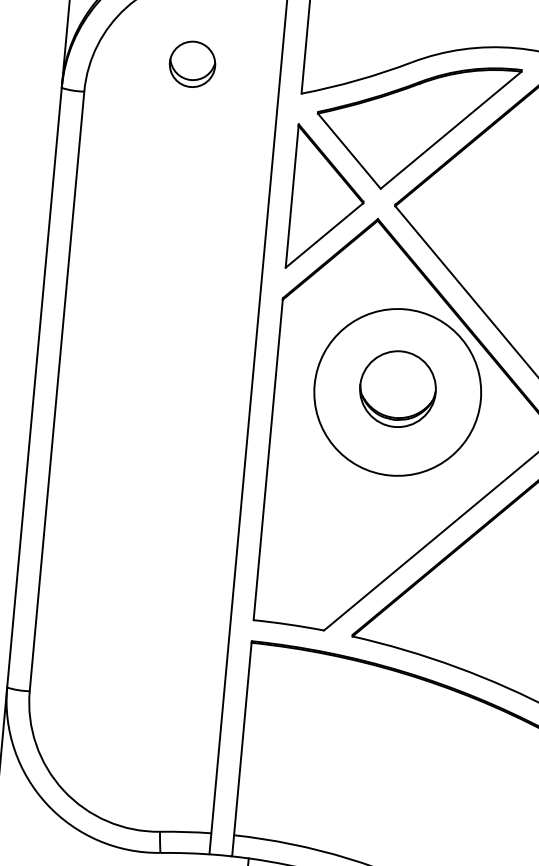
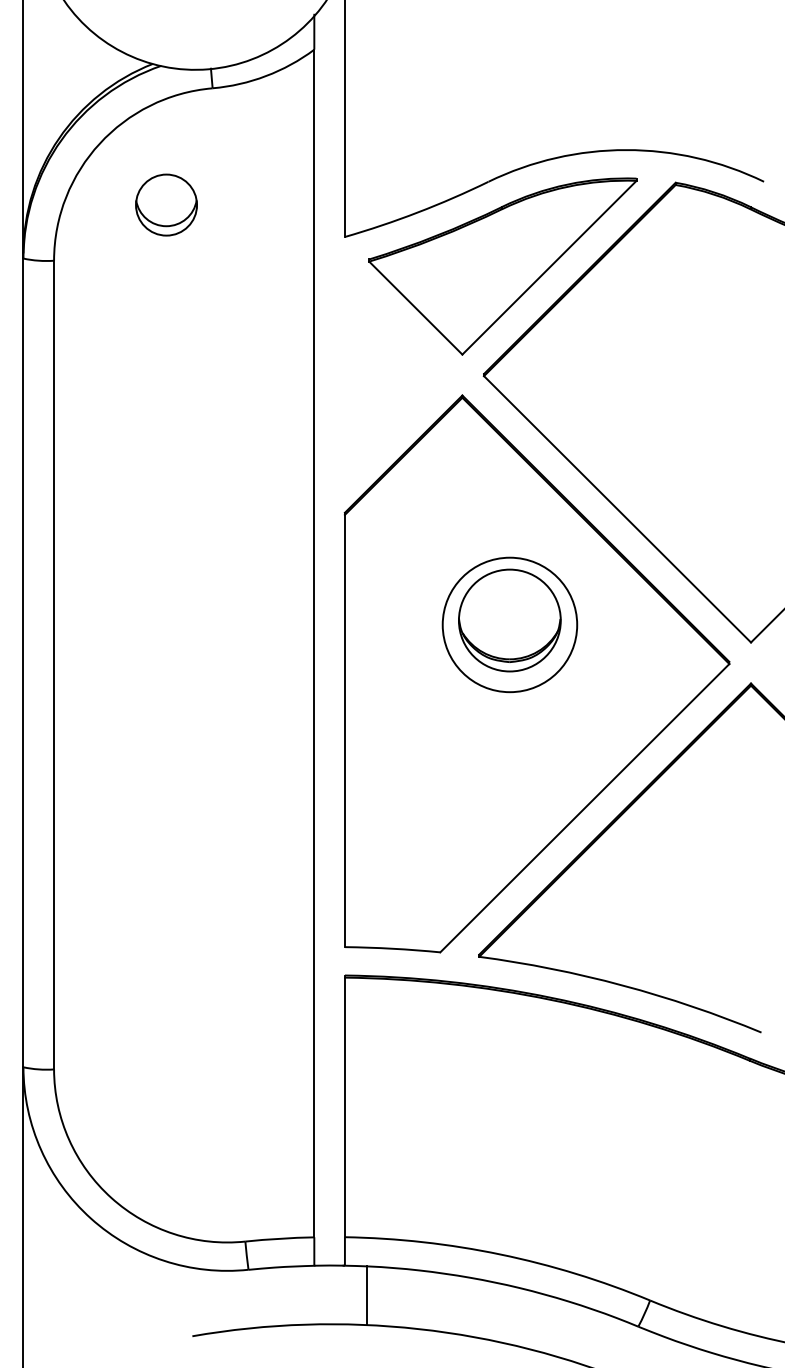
part: (192, 63) -> (166, 204), moved
part: (327, 198) -> (392, 374), removed
circle: (397, 392) -> (509, 624), size x0.6

